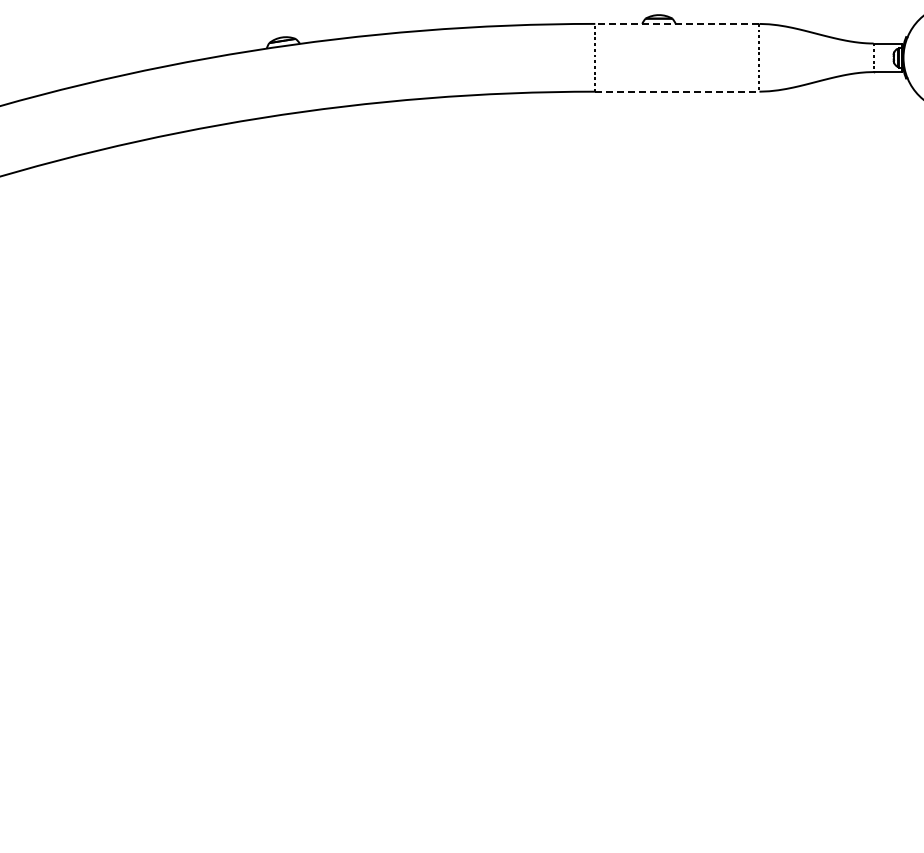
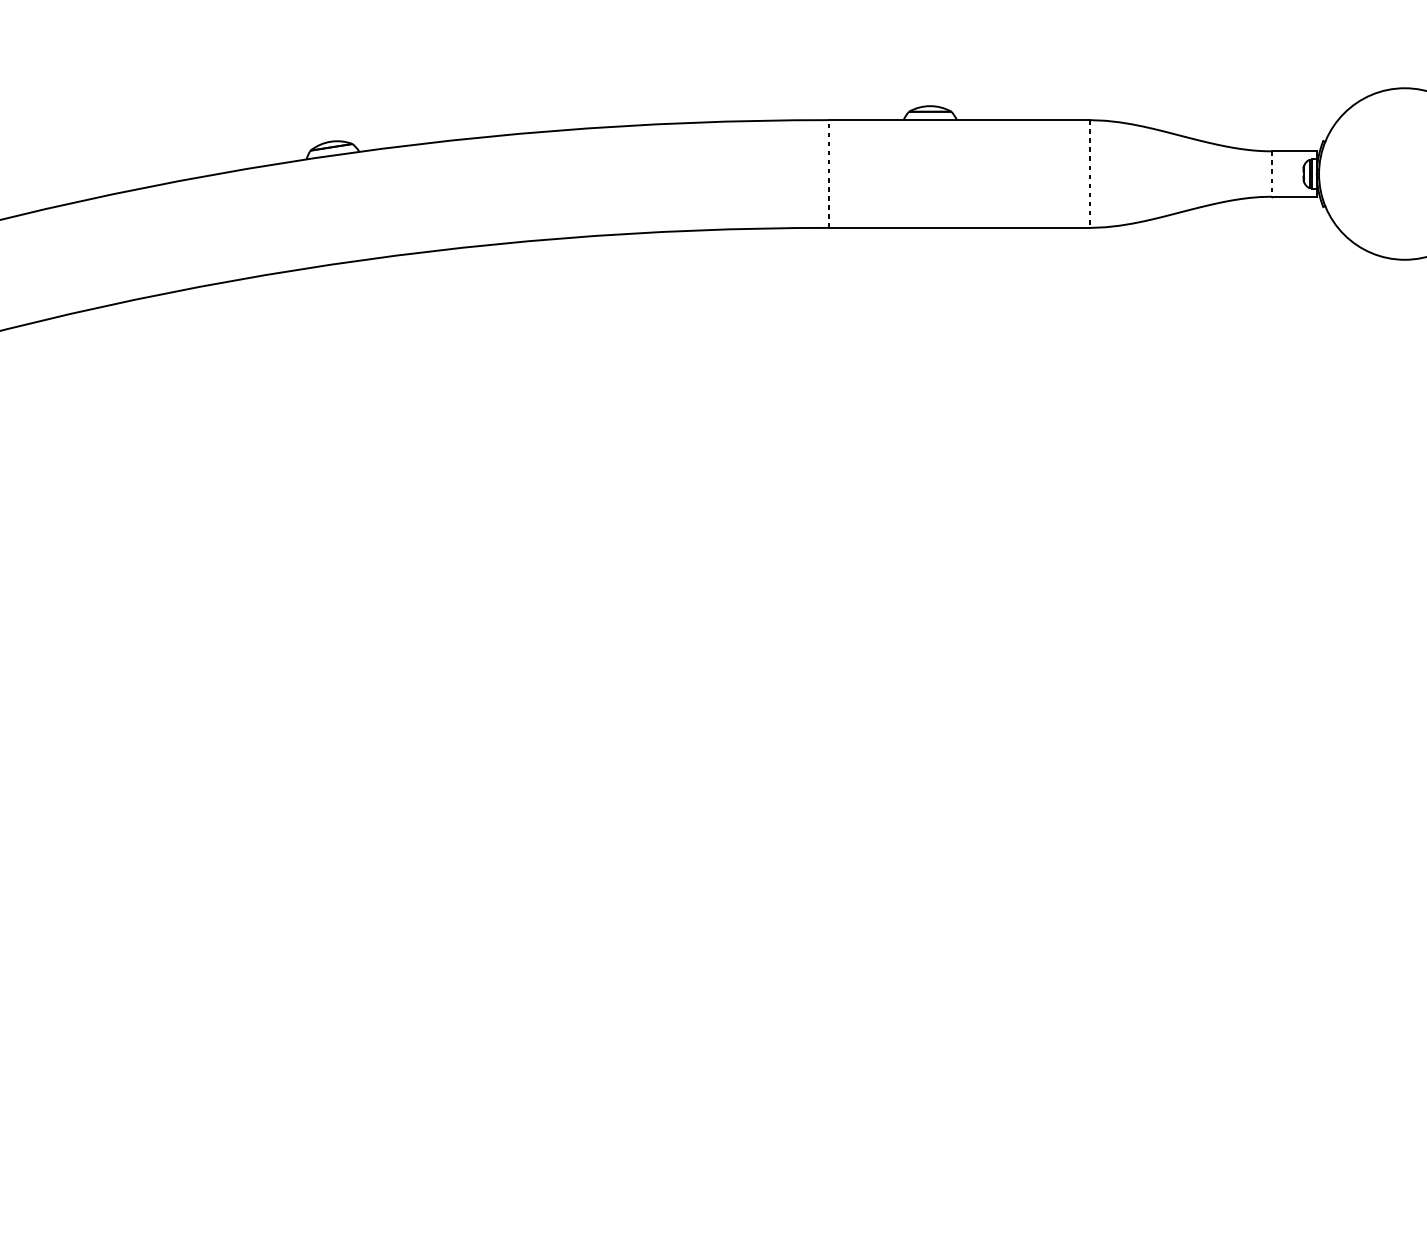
line: (676, 23) -> (958, 119), dashed -> solid
line: (677, 91) -> (959, 227), dashed -> solid

